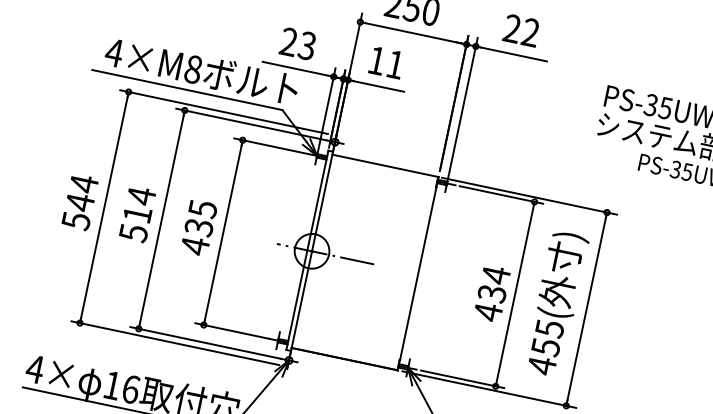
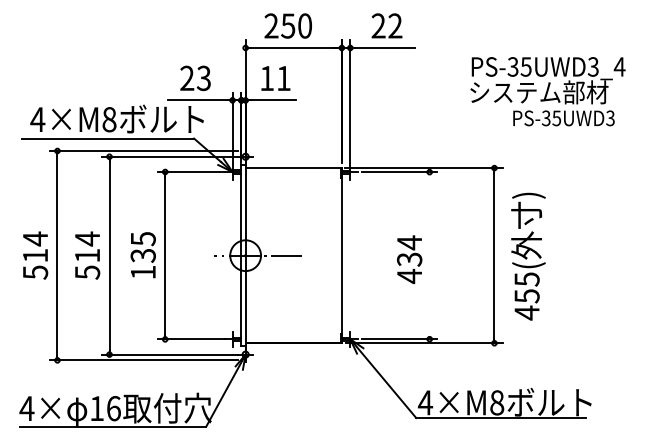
text: (80, 202) -> (35, 255), 544 -> 514
text: (195, 246) -> (143, 272), 435 -> 135
line: (515, 293) -> (429, 255), removed
text: (556, 303) -> (528, 256), moved

